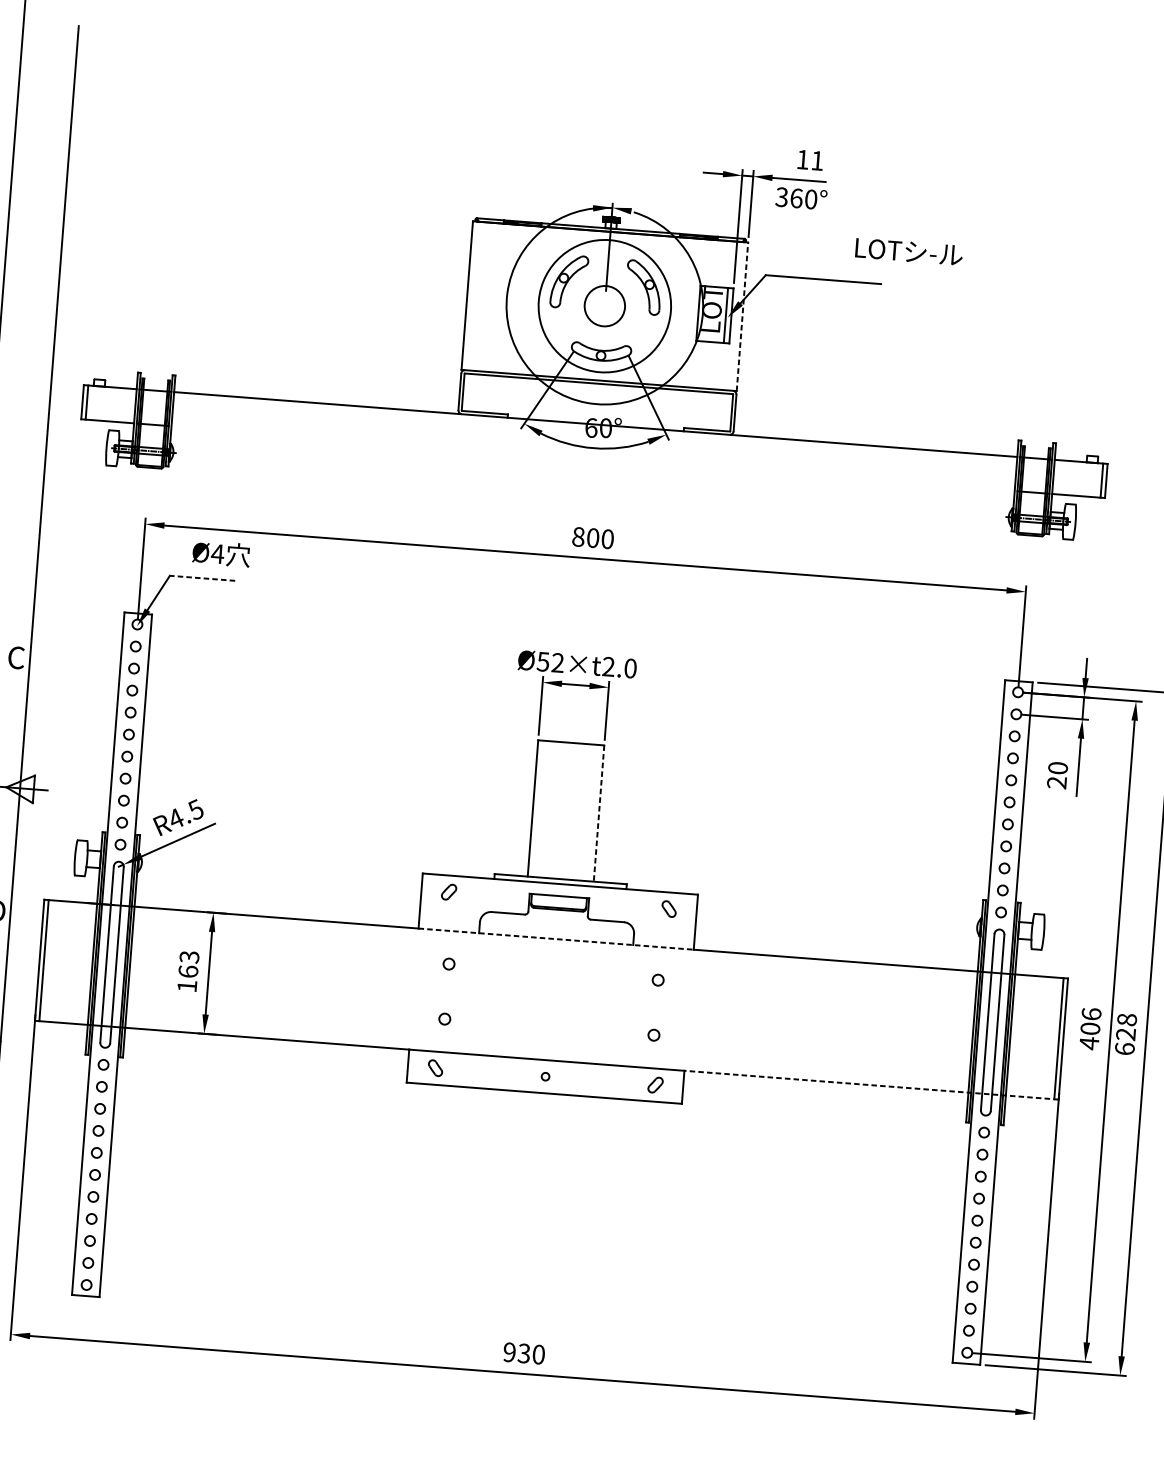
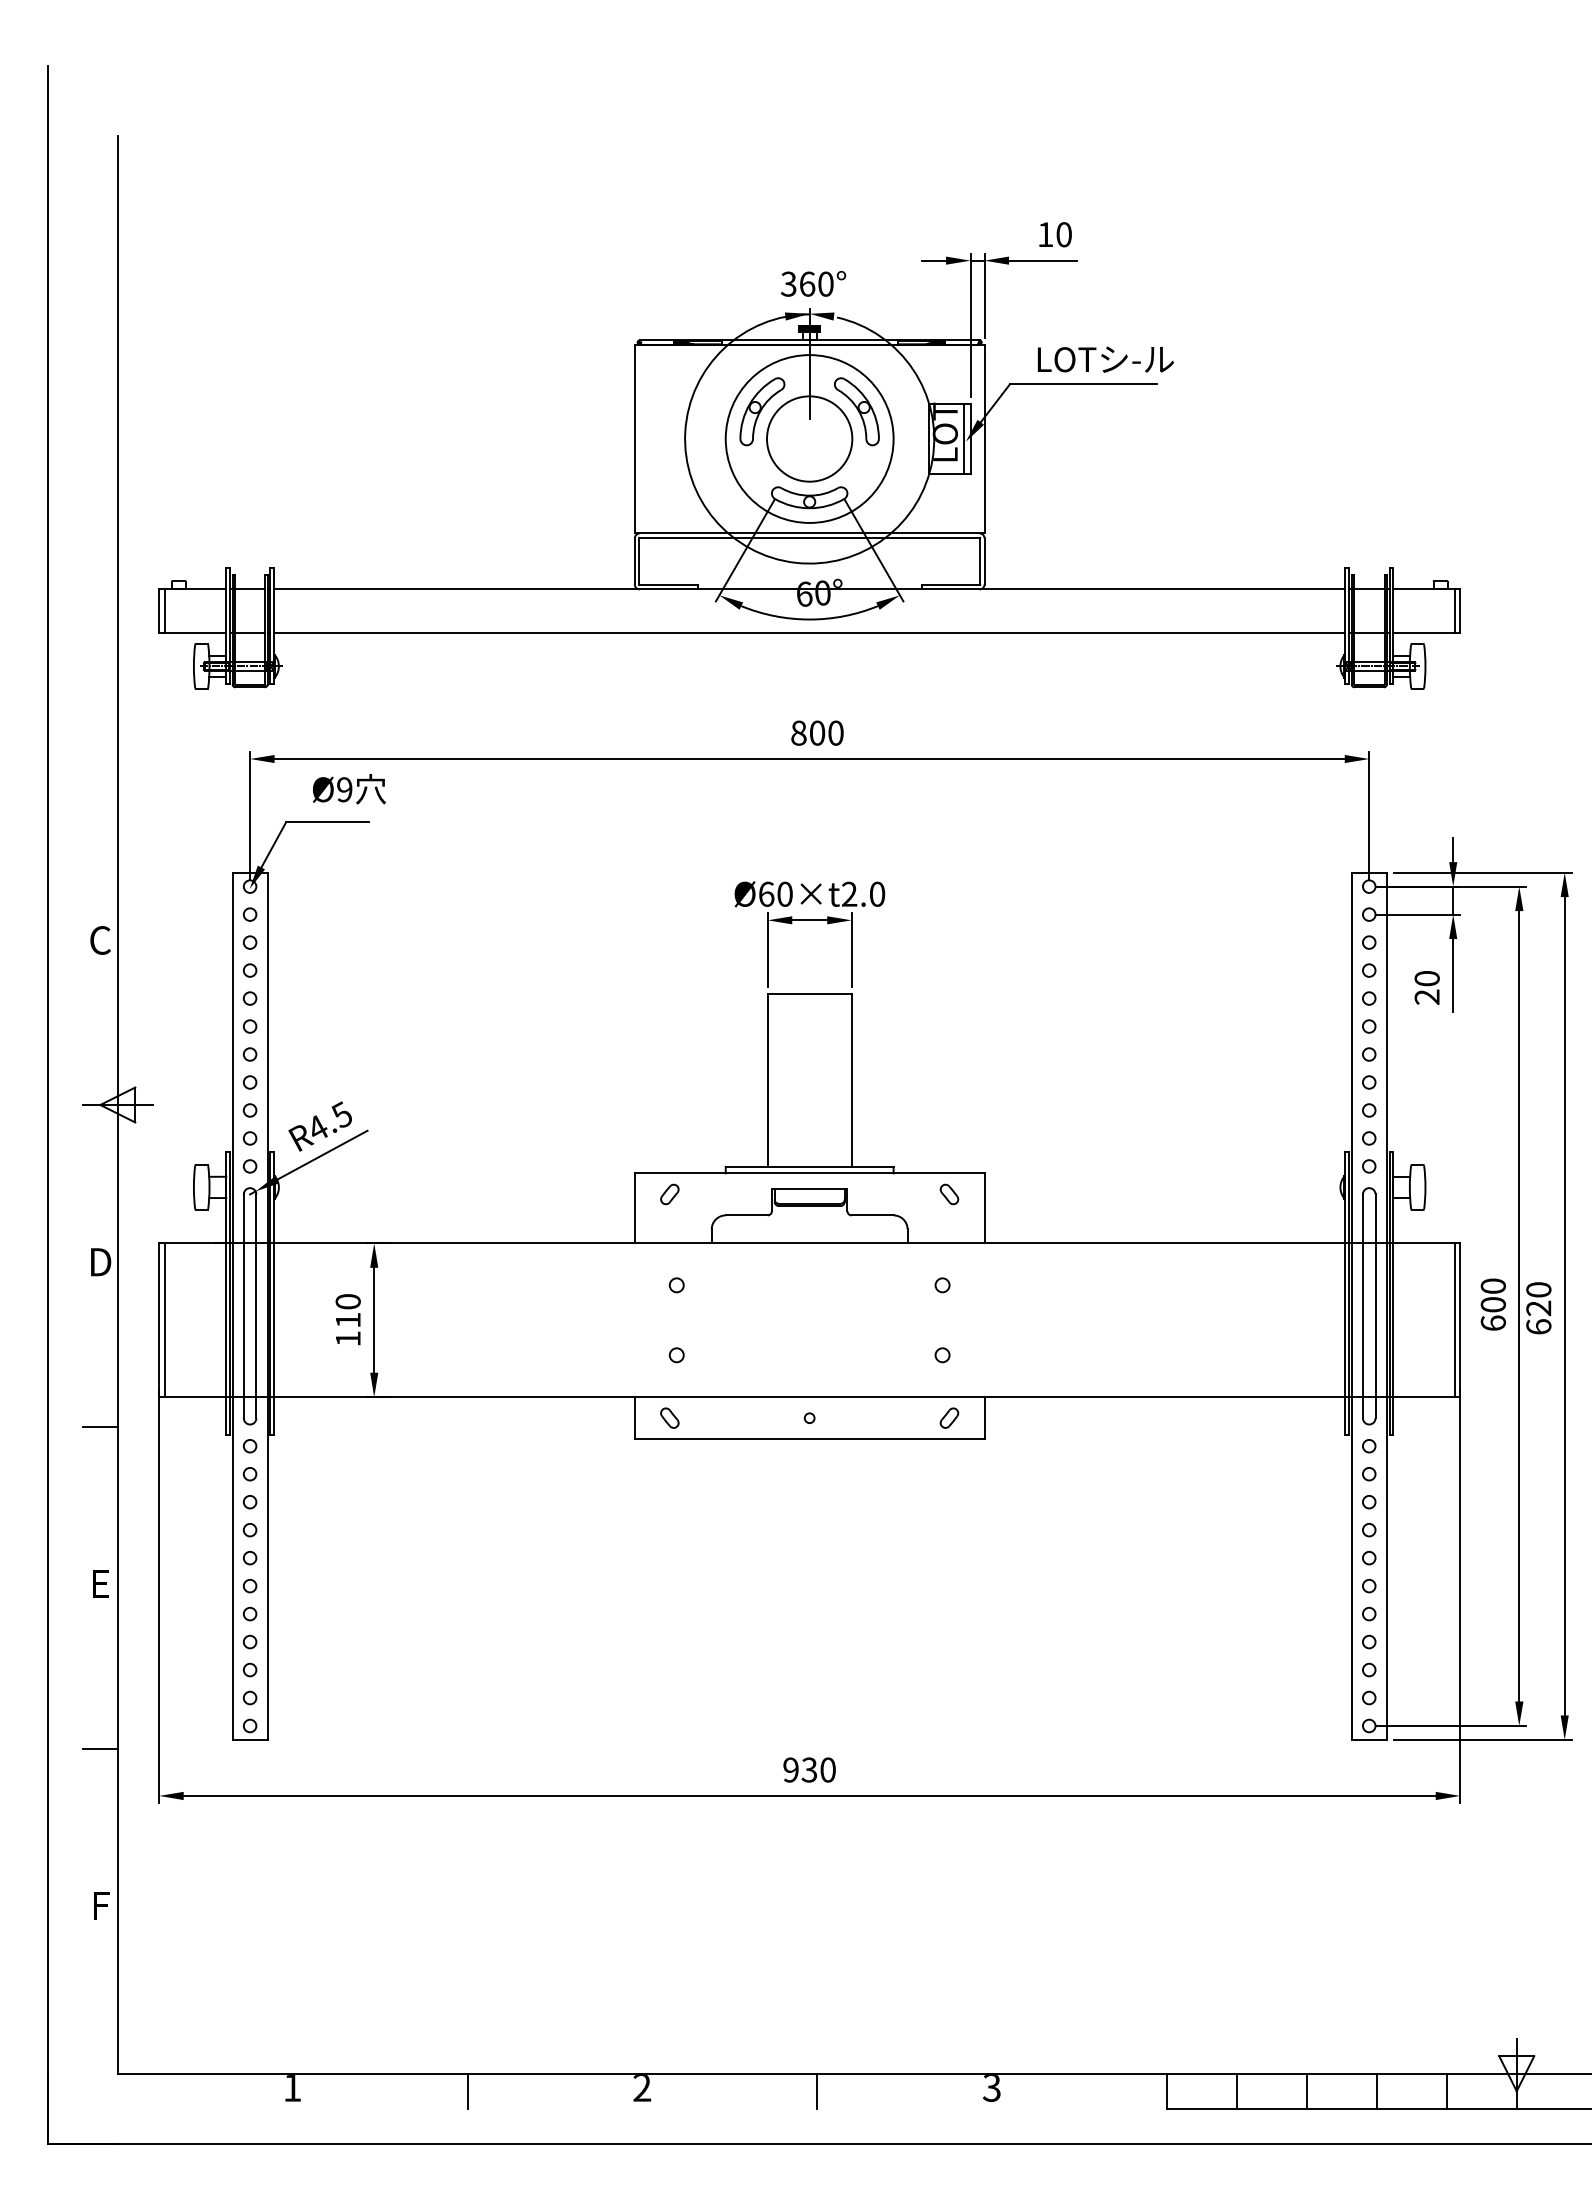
text: (816, 160) -> (1063, 234), 11 -> 10
text: (801, 198) -> (813, 283), moved
text: (908, 251) -> (1105, 359), moved
circle: (604, 305) -> (809, 438), size x1.67
line: (742, 316) -> (984, 438), dashed -> solid
line: (593, 458) -> (809, 632), added
text: (217, 553) -> (344, 789), Ø4 -> Ø9
line: (202, 577) -> (327, 821), dashed -> solid
text: (550, 661) -> (775, 893), Ø52×t2.0 -> Ø60×t2.0
line: (598, 813) -> (851, 1080), dashed -> solid
line: (556, 939) -> (809, 1243), dashed -> solid
text: (188, 963) -> (347, 1310), 163 -> 110
text: (1127, 1019) -> (1539, 1289), 628 -> 620
text: (1089, 1028) -> (1492, 1304), 406 -> 600
line: (871, 1085) -> (1222, 1397), dashed -> solid

